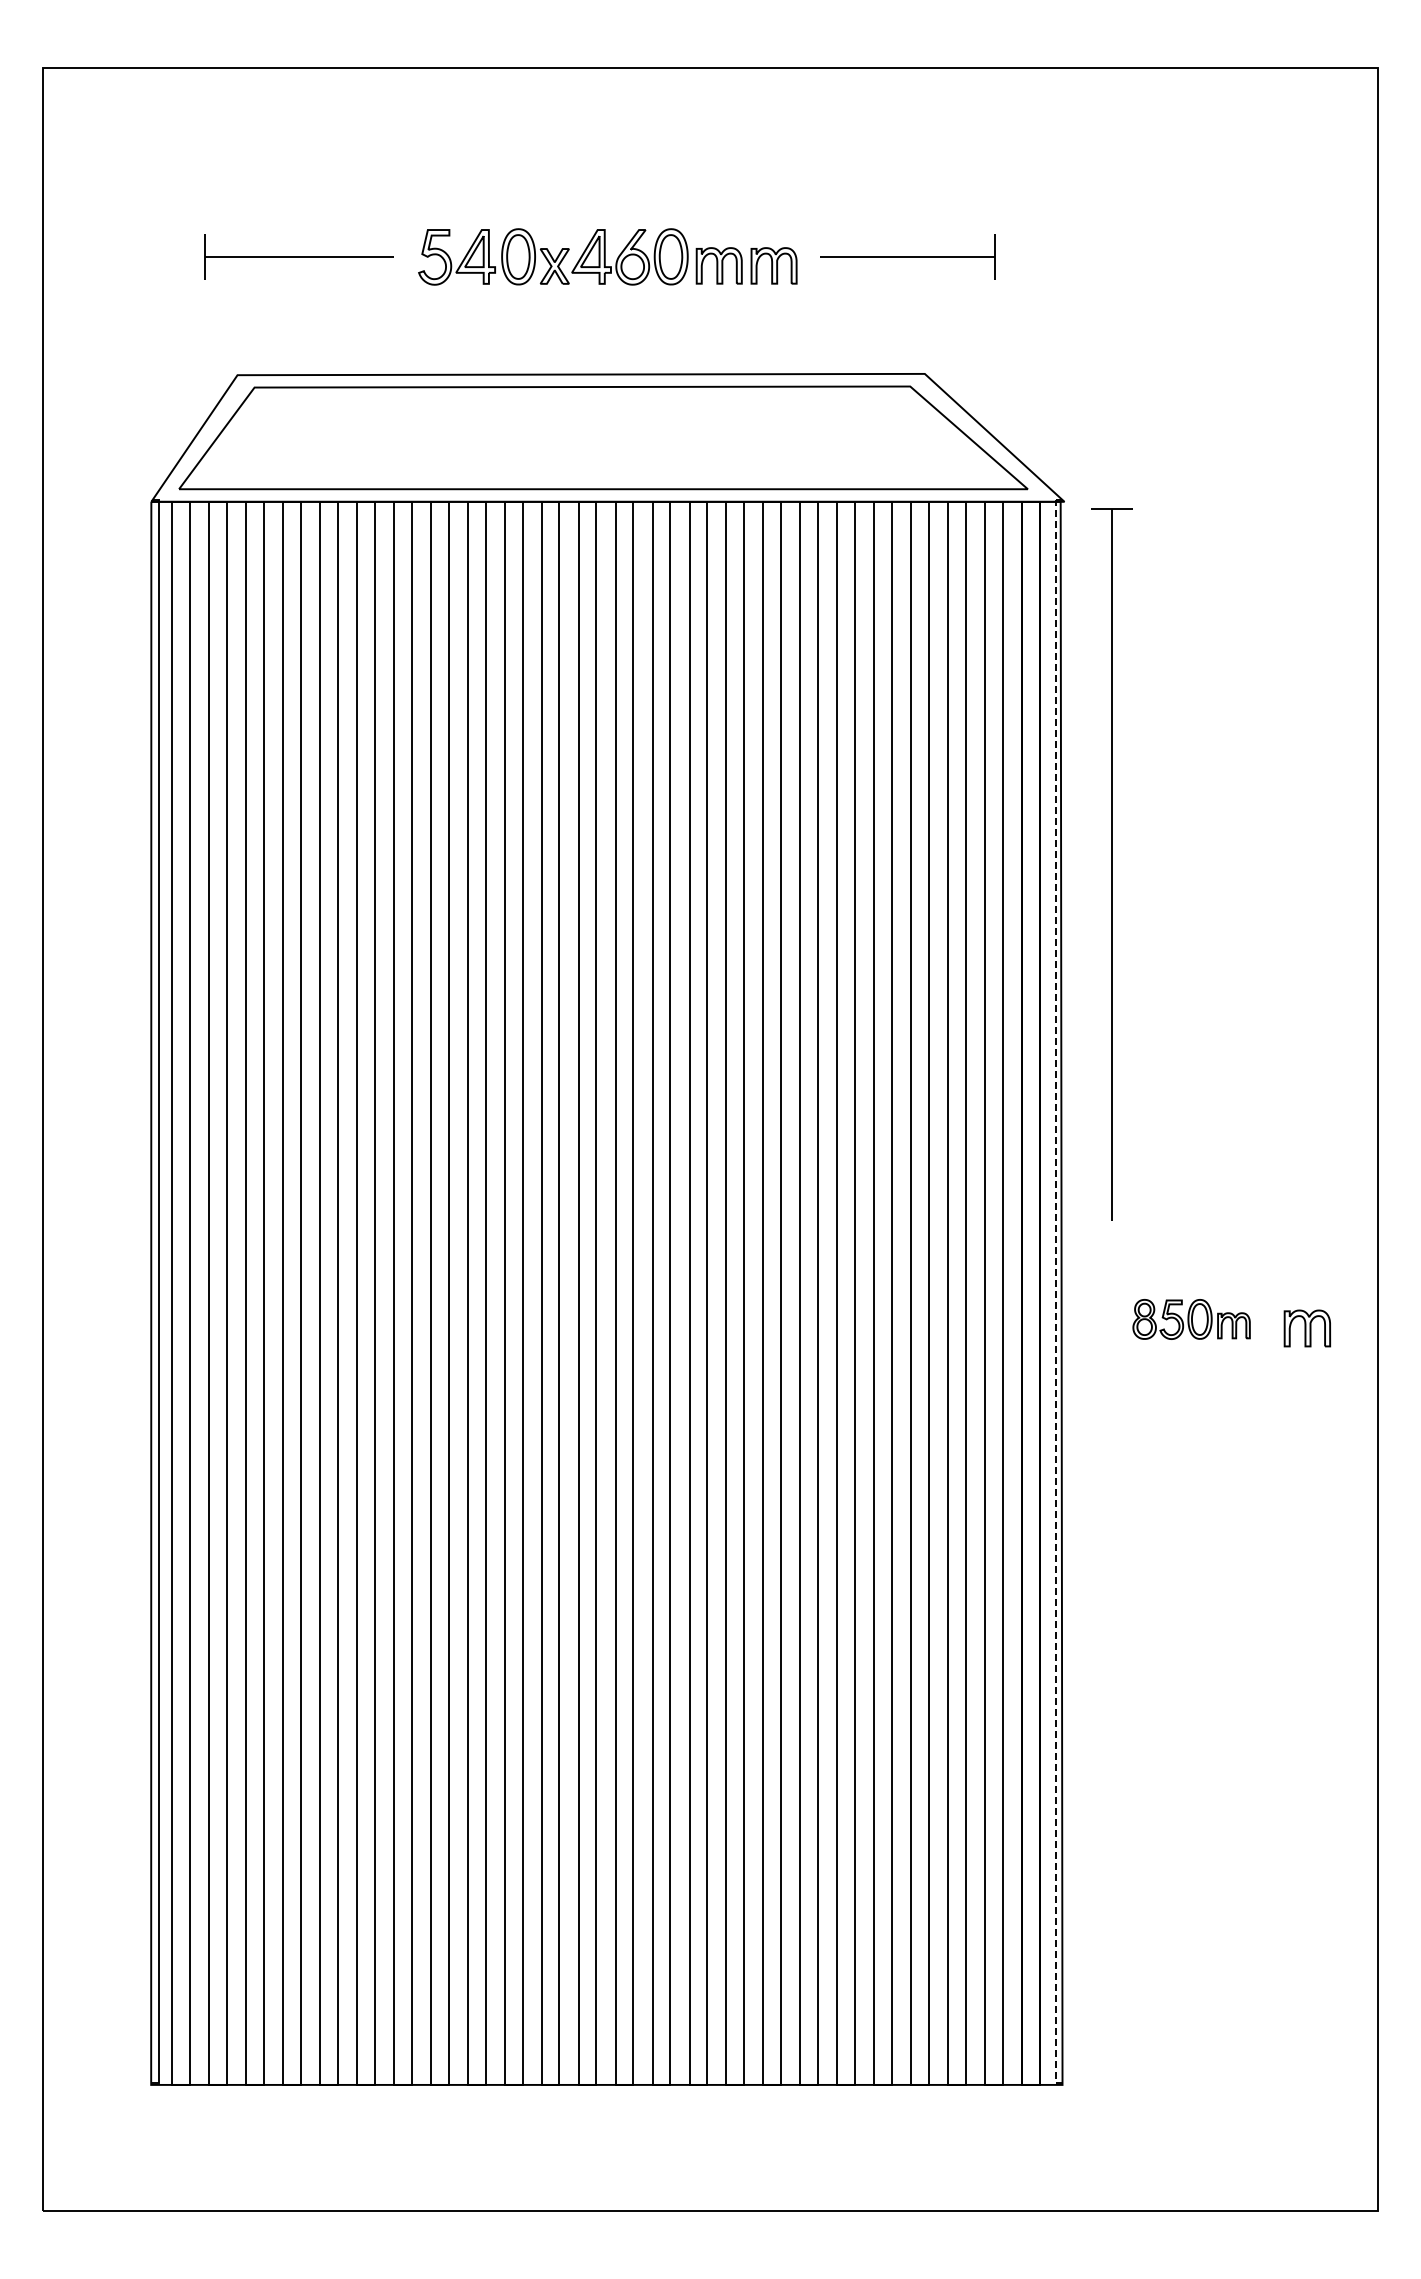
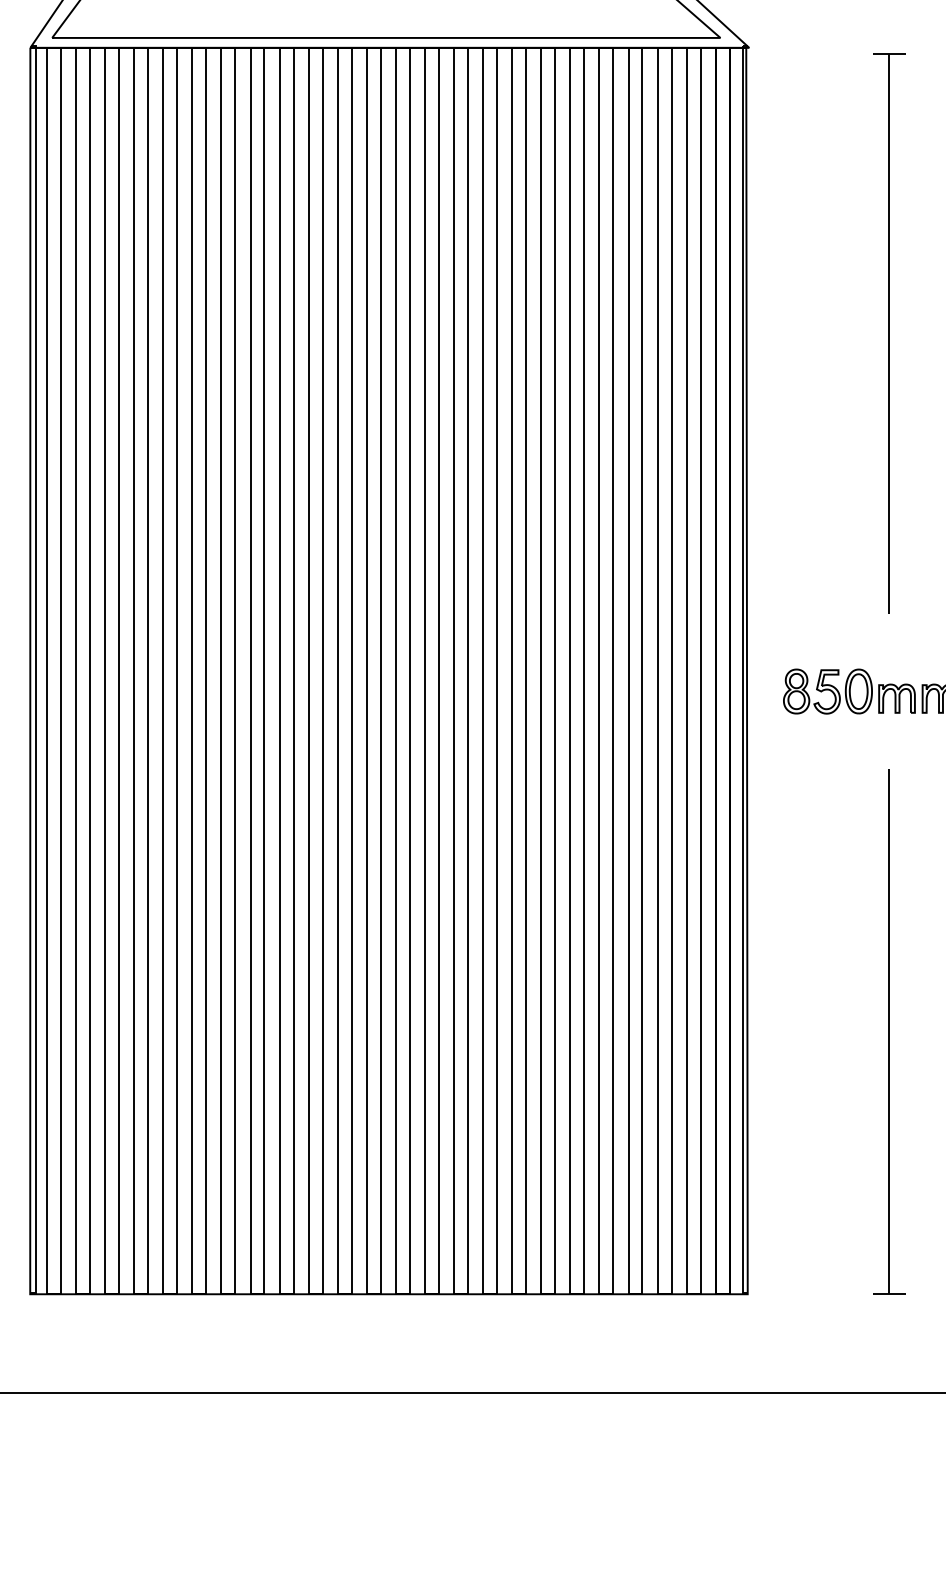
part: (1111, 864) -> (888, 333), moved
line: (1055, 1294) -> (742, 671), dashed -> solid
part: (1191, 1319) -> (849, 691), size x1.43
part: (1241, 1751) -> (888, 1031), added

